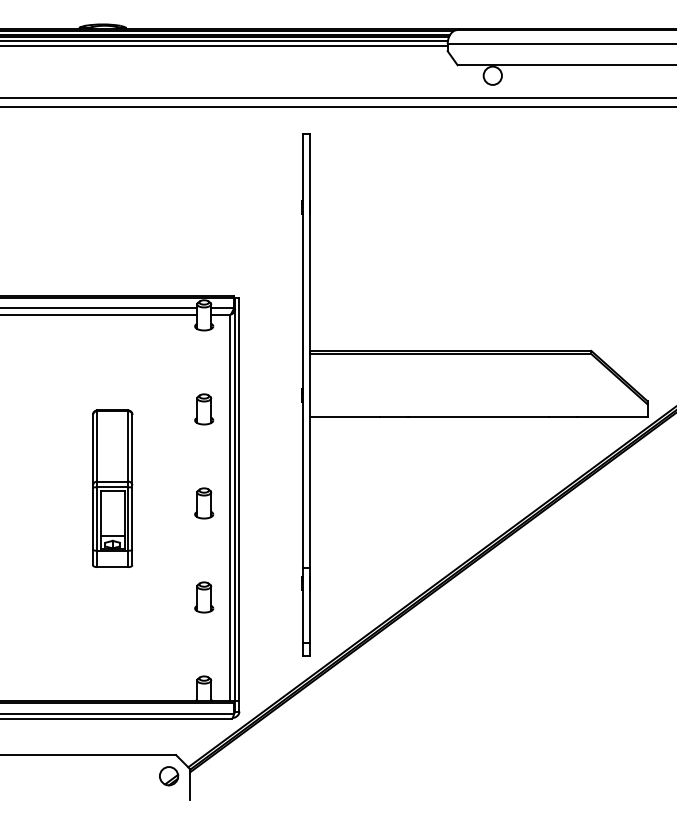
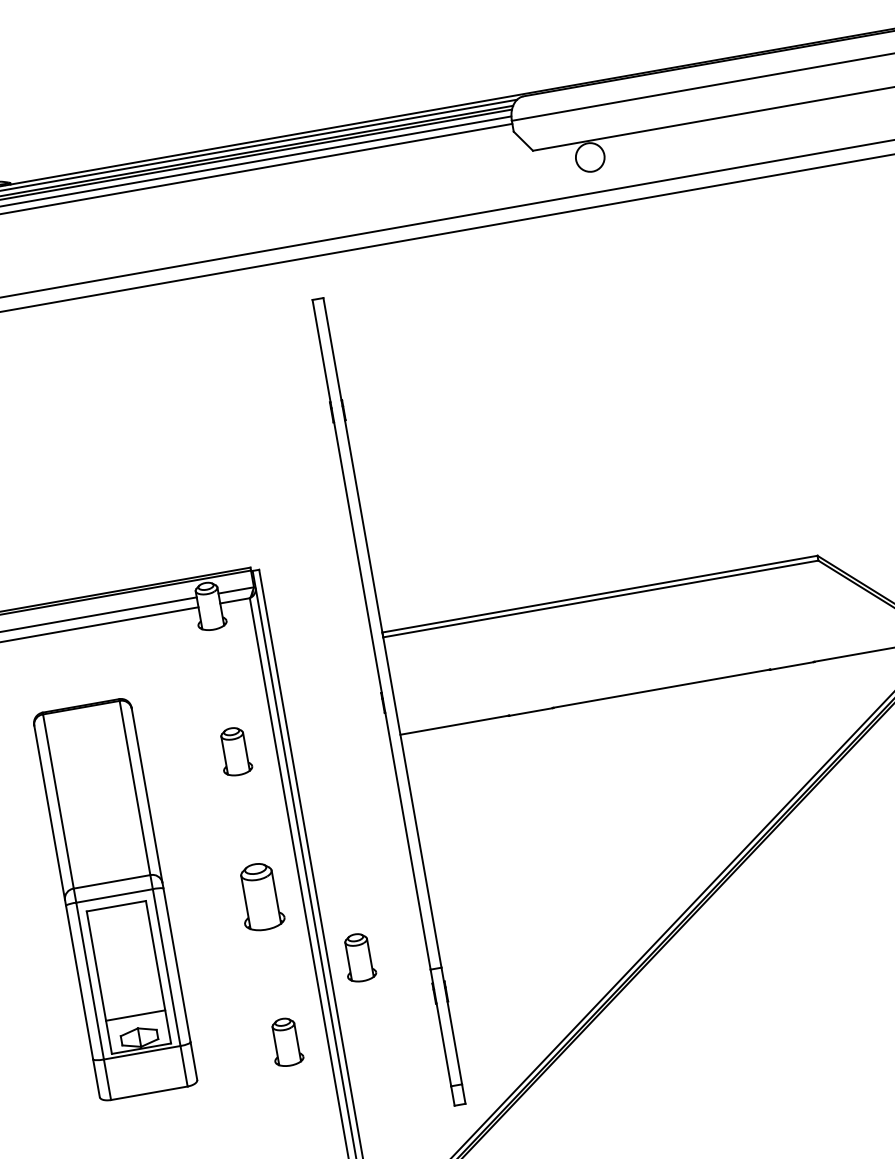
part: (112, 488) -> (114, 898), size x1.6
part: (204, 503) -> (261, 896), size x1.4
part: (259, 552) -> (359, 957), added

